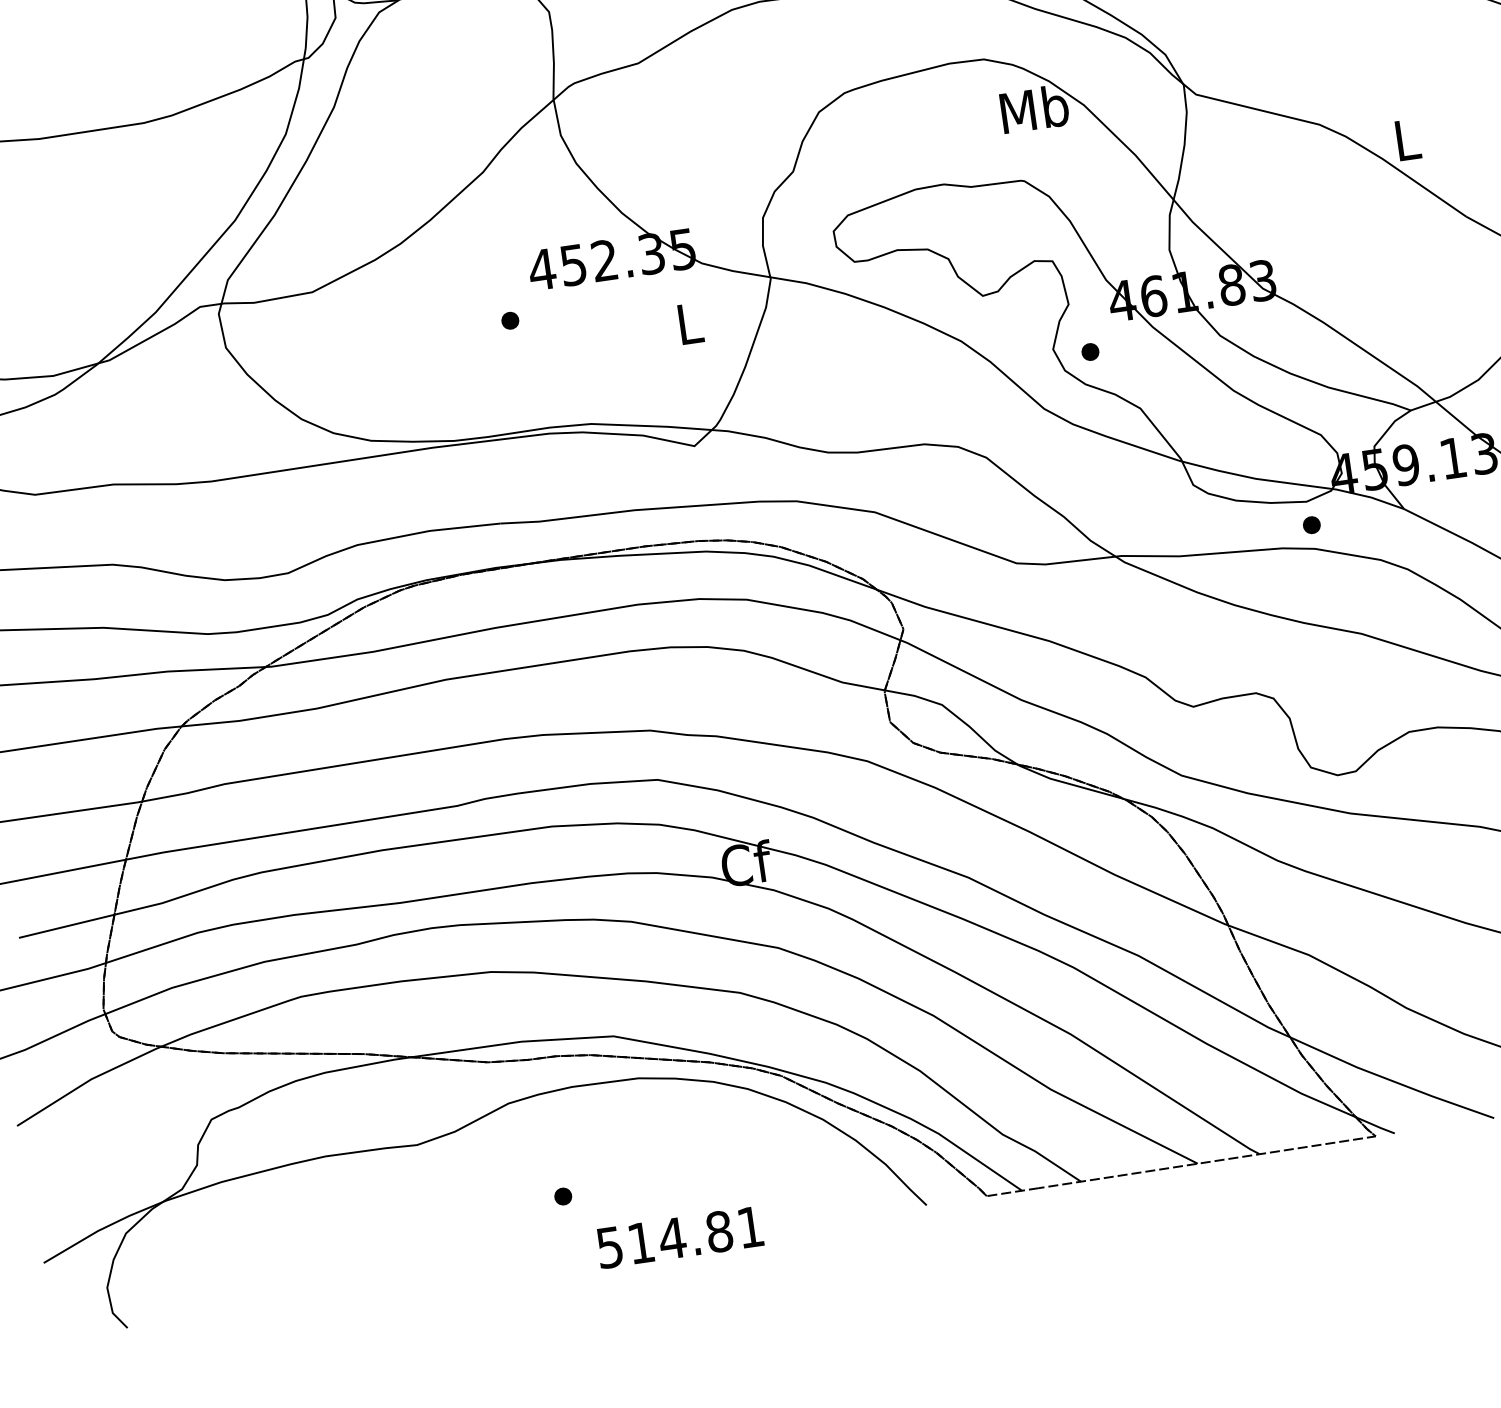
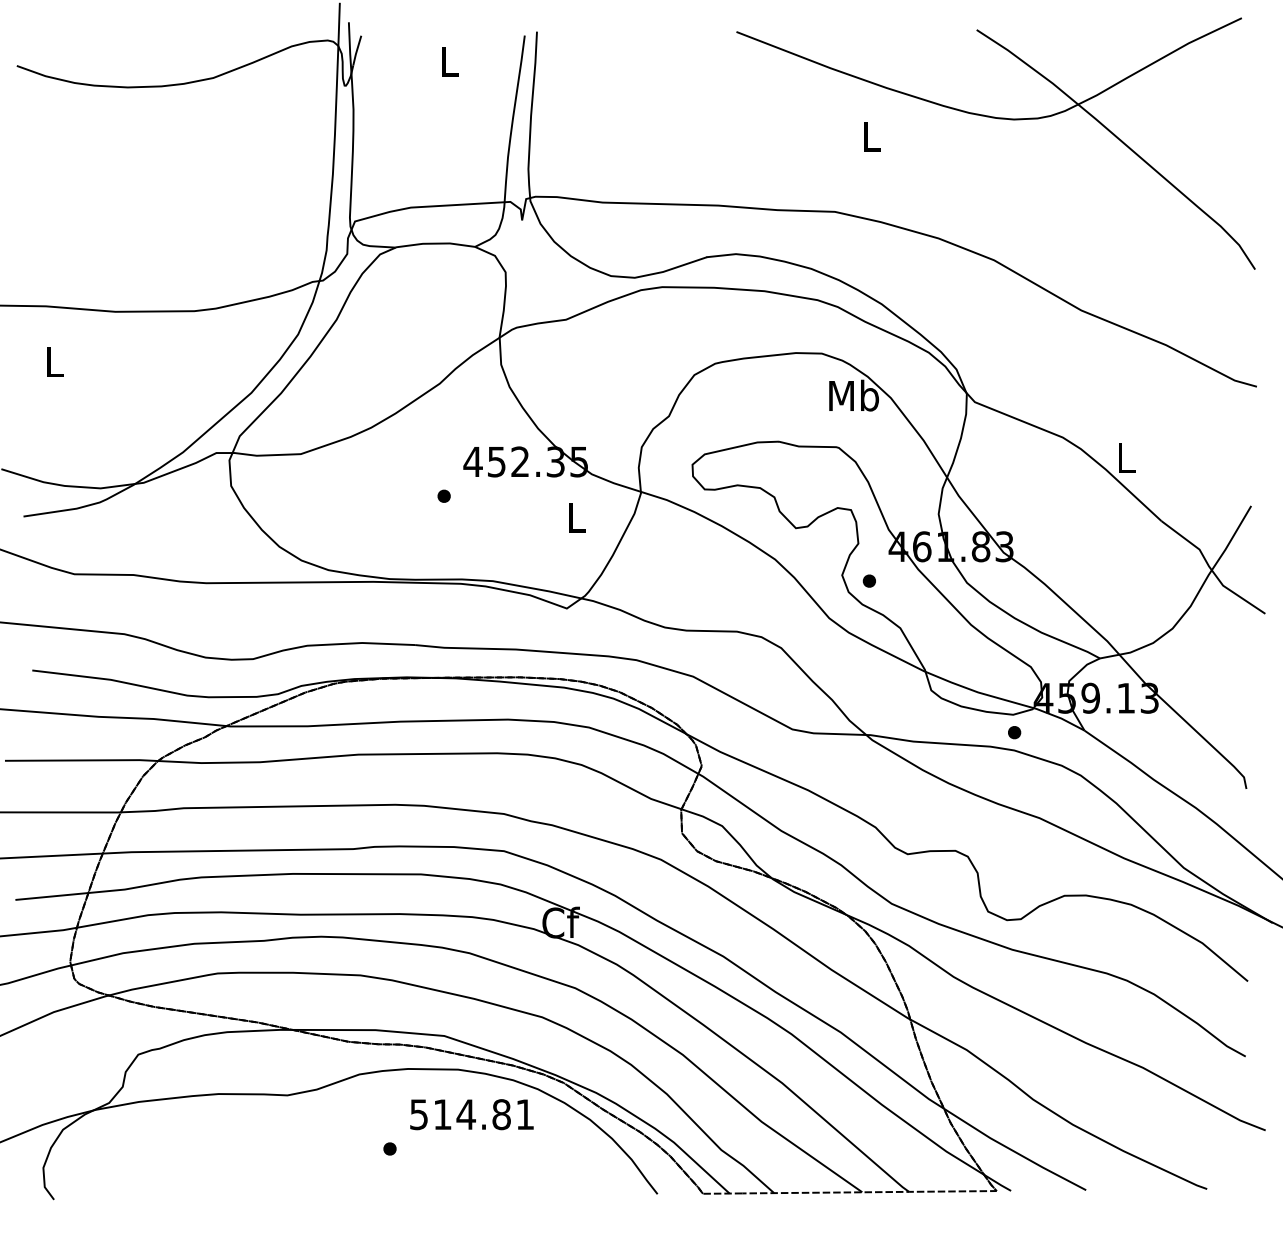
text: (679, 1237) -> (471, 1114), moved

